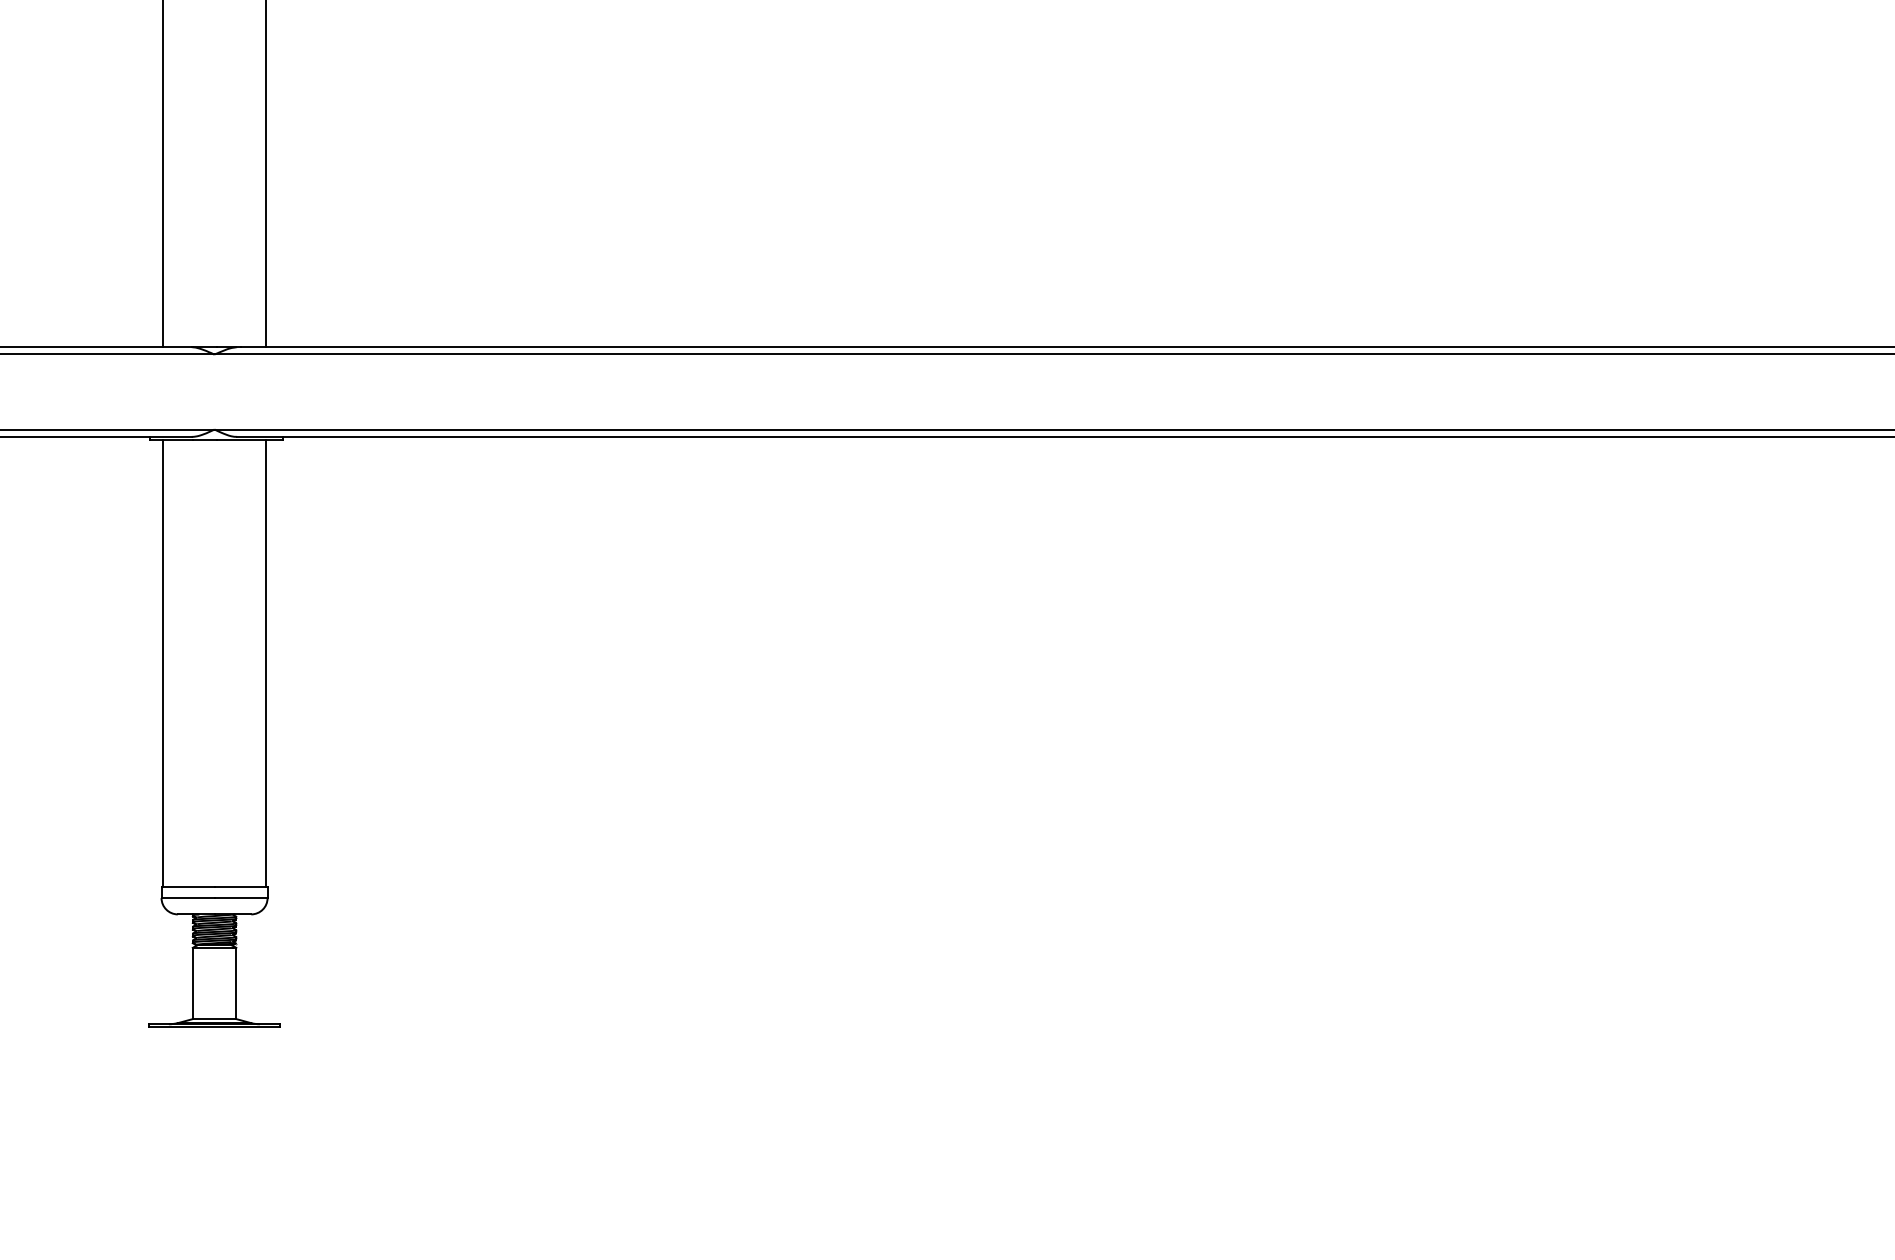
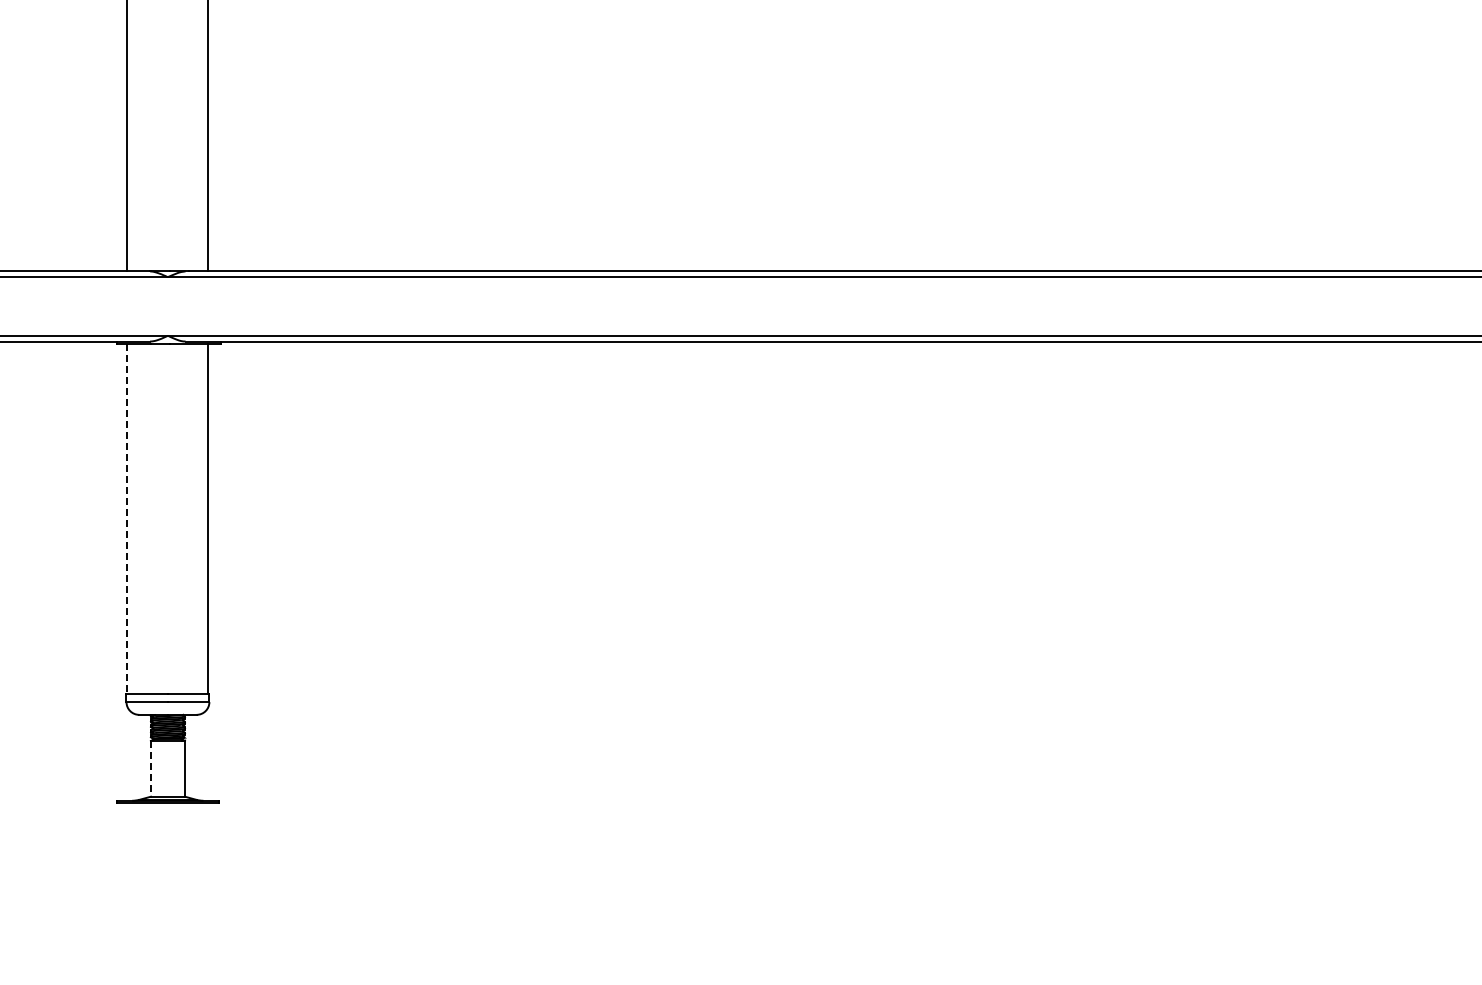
line: (162, 663) -> (127, 518), solid -> dashed
line: (192, 983) -> (150, 768), solid -> dashed

